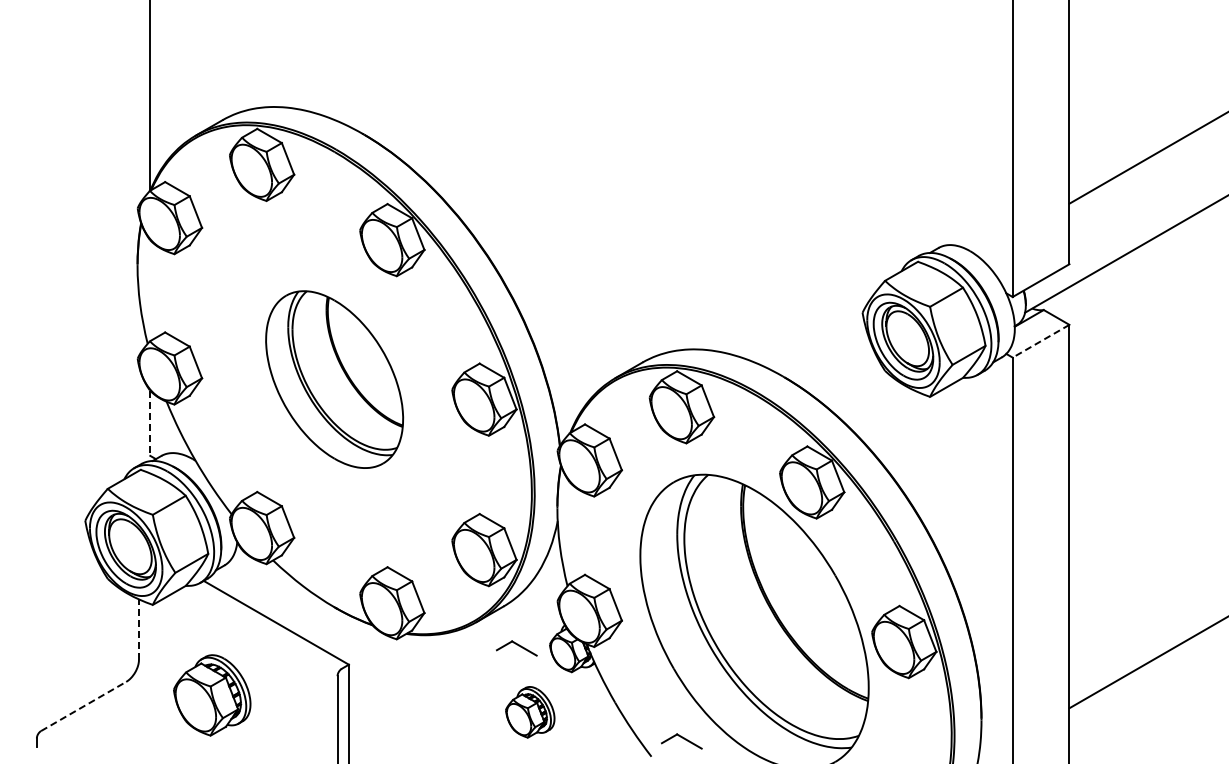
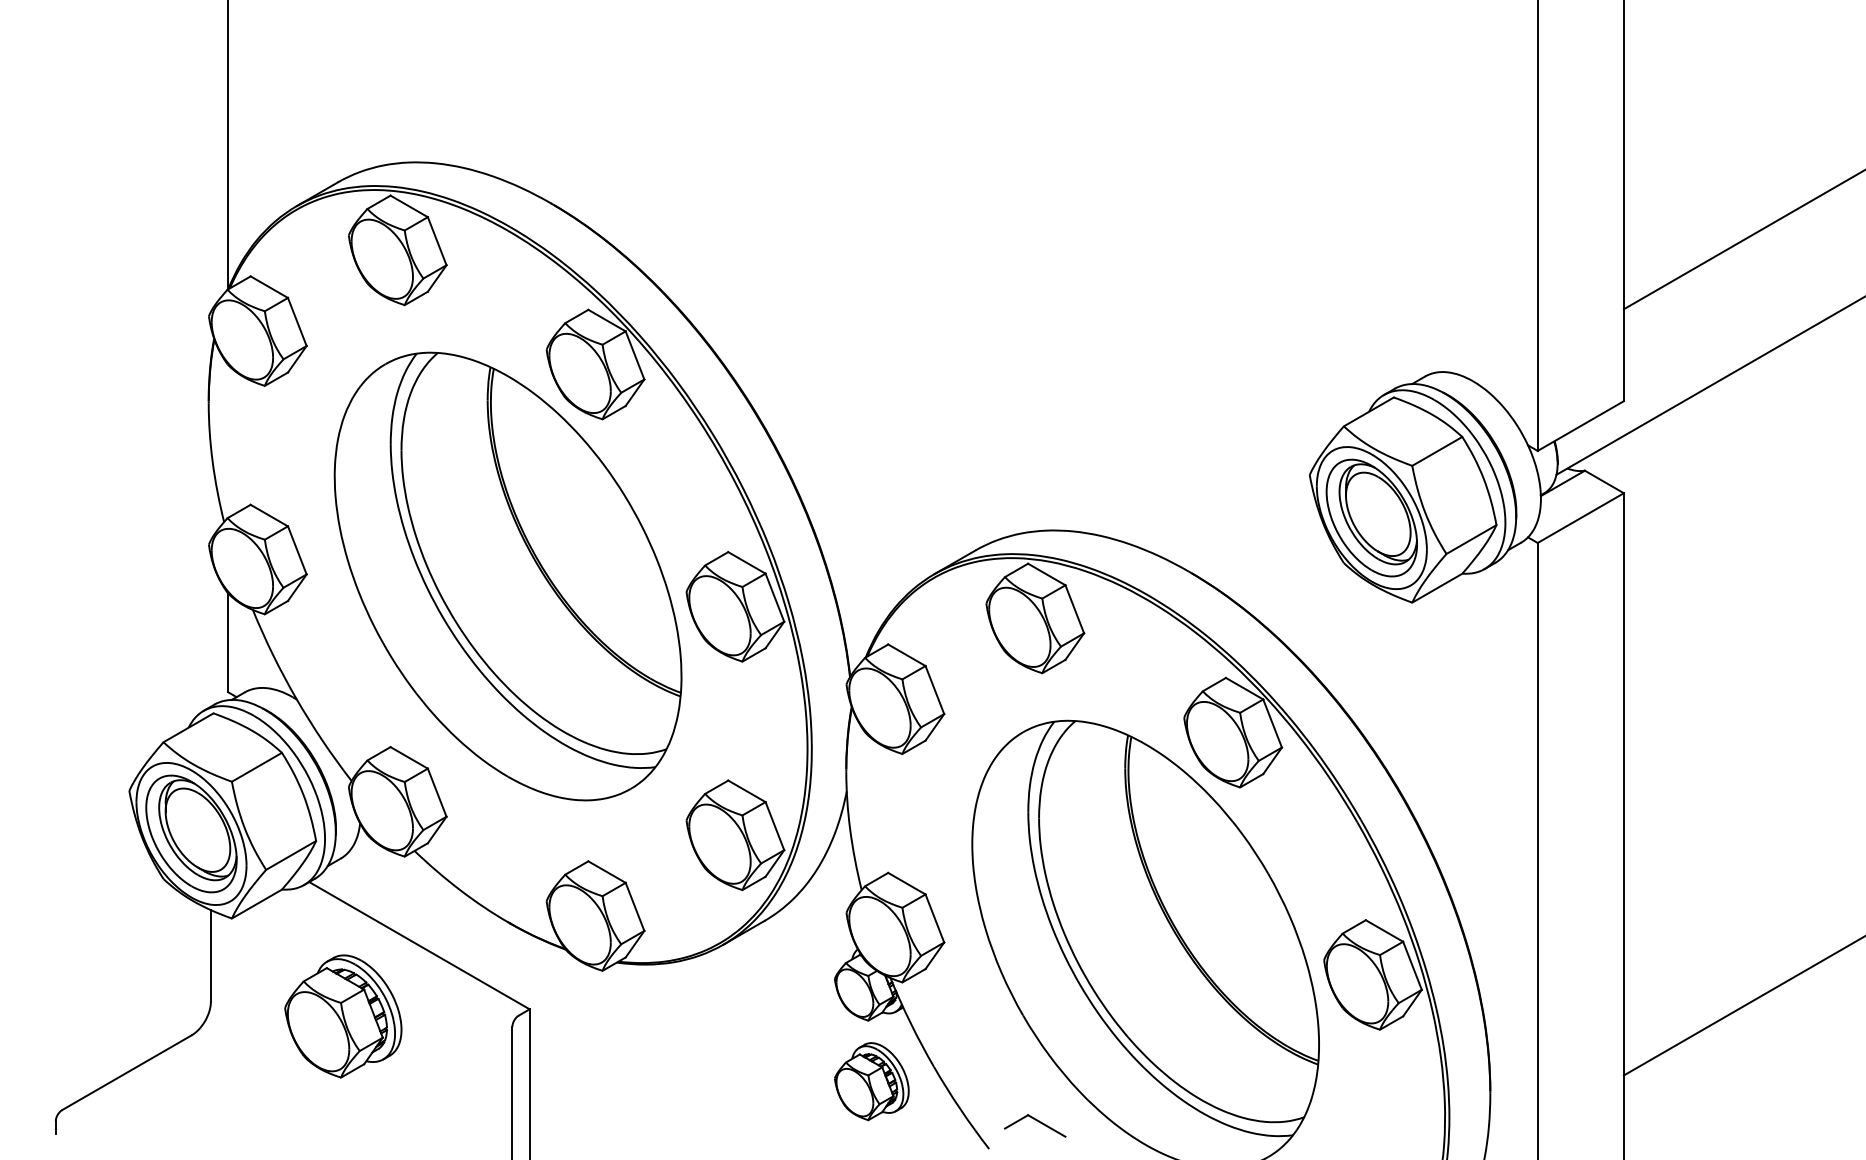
line: (1041, 341) -> (1581, 518), dashed -> solid
part: (334, 379) -> (507, 576), size x1.67
line: (150, 423) -> (228, 643), dashed -> solid
line: (138, 629) -> (210, 955), dashed -> solid
part: (516, 648) -> (784, 984), removed
part: (212, 695) -> (343, 1016), moved
line: (84, 706) -> (128, 1072), dashed -> solid
part: (530, 712) -> (872, 1081), moved

